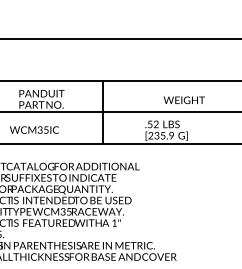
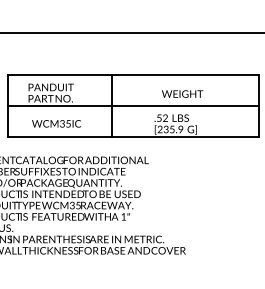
text: (184, 99) -> (182, 93), moved
text: (34, 129) -> (56, 123), moved

